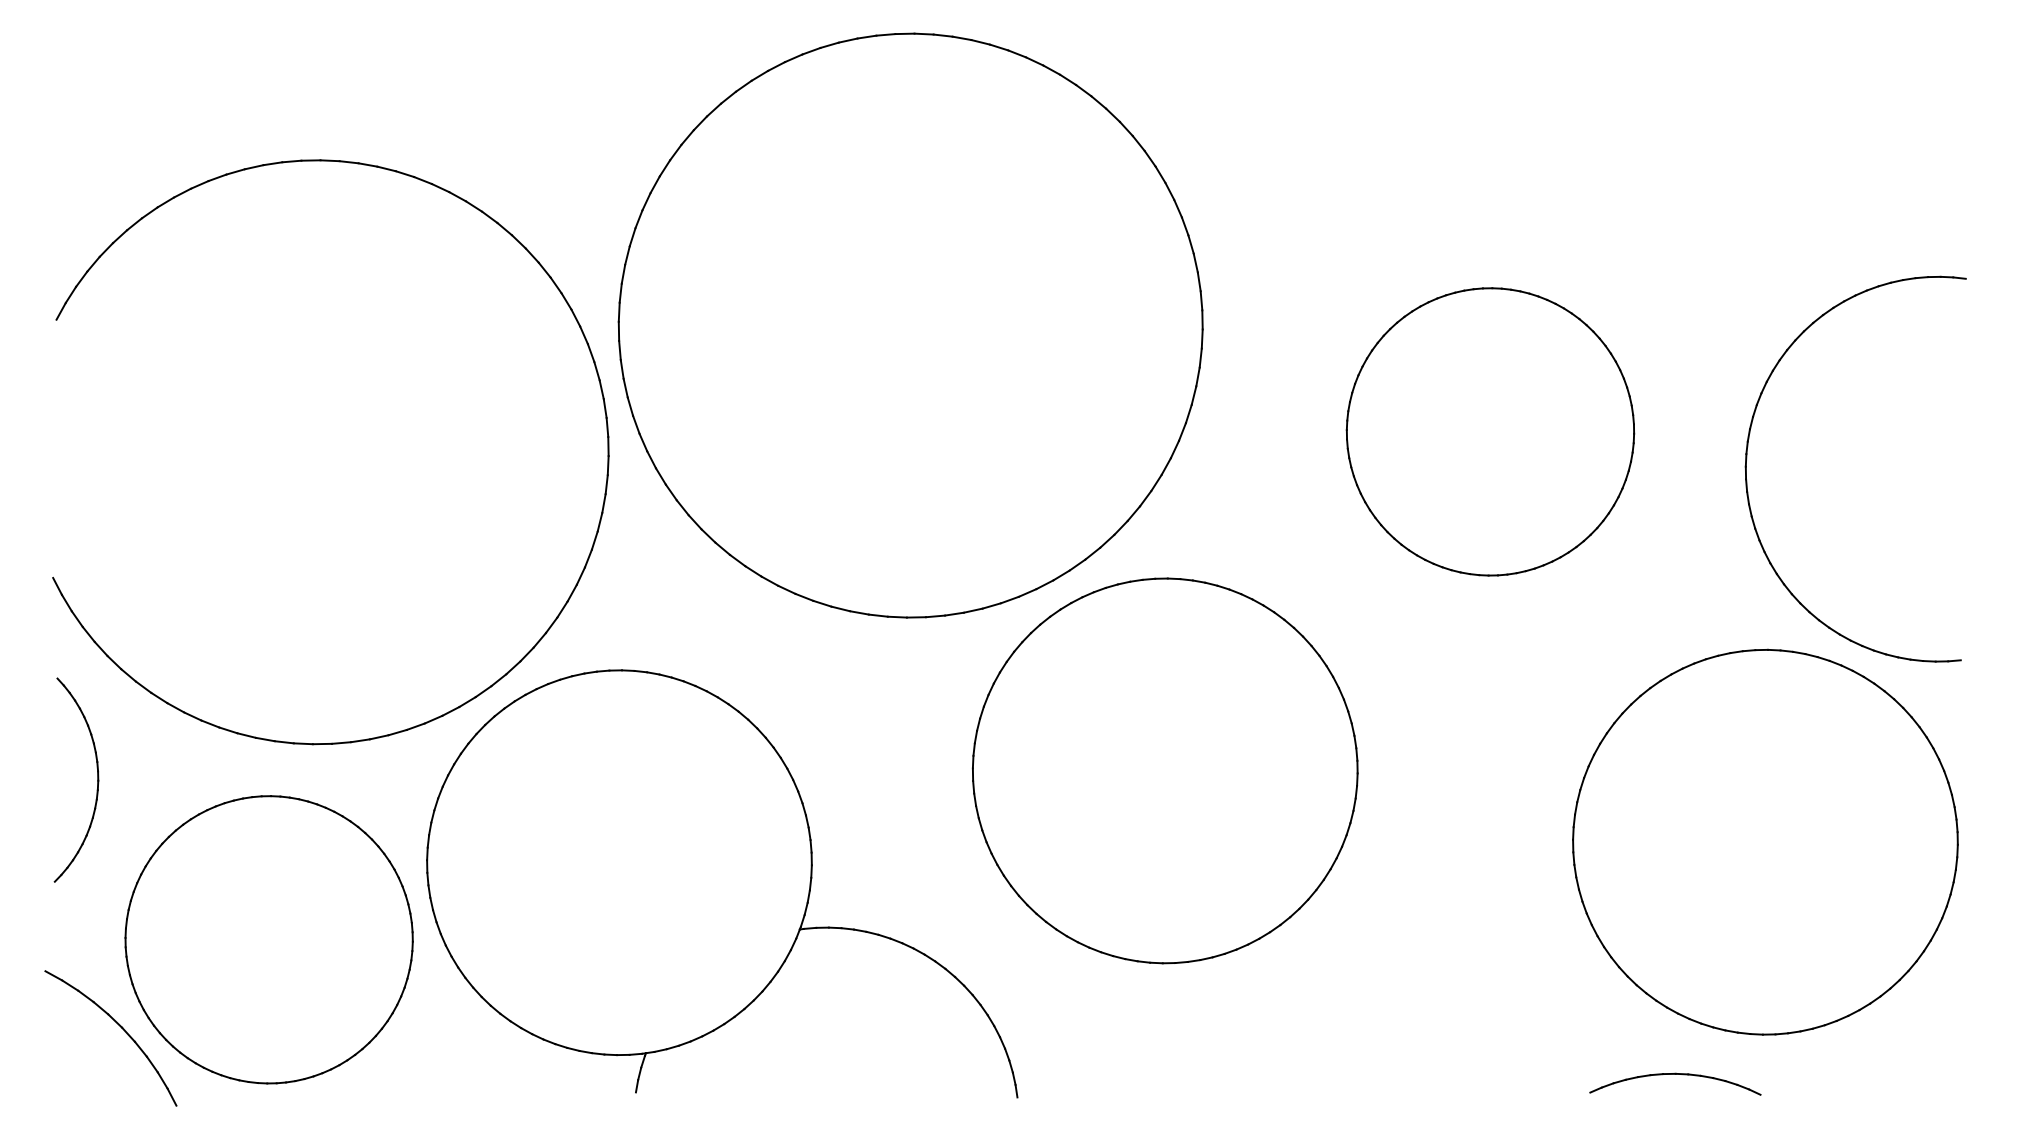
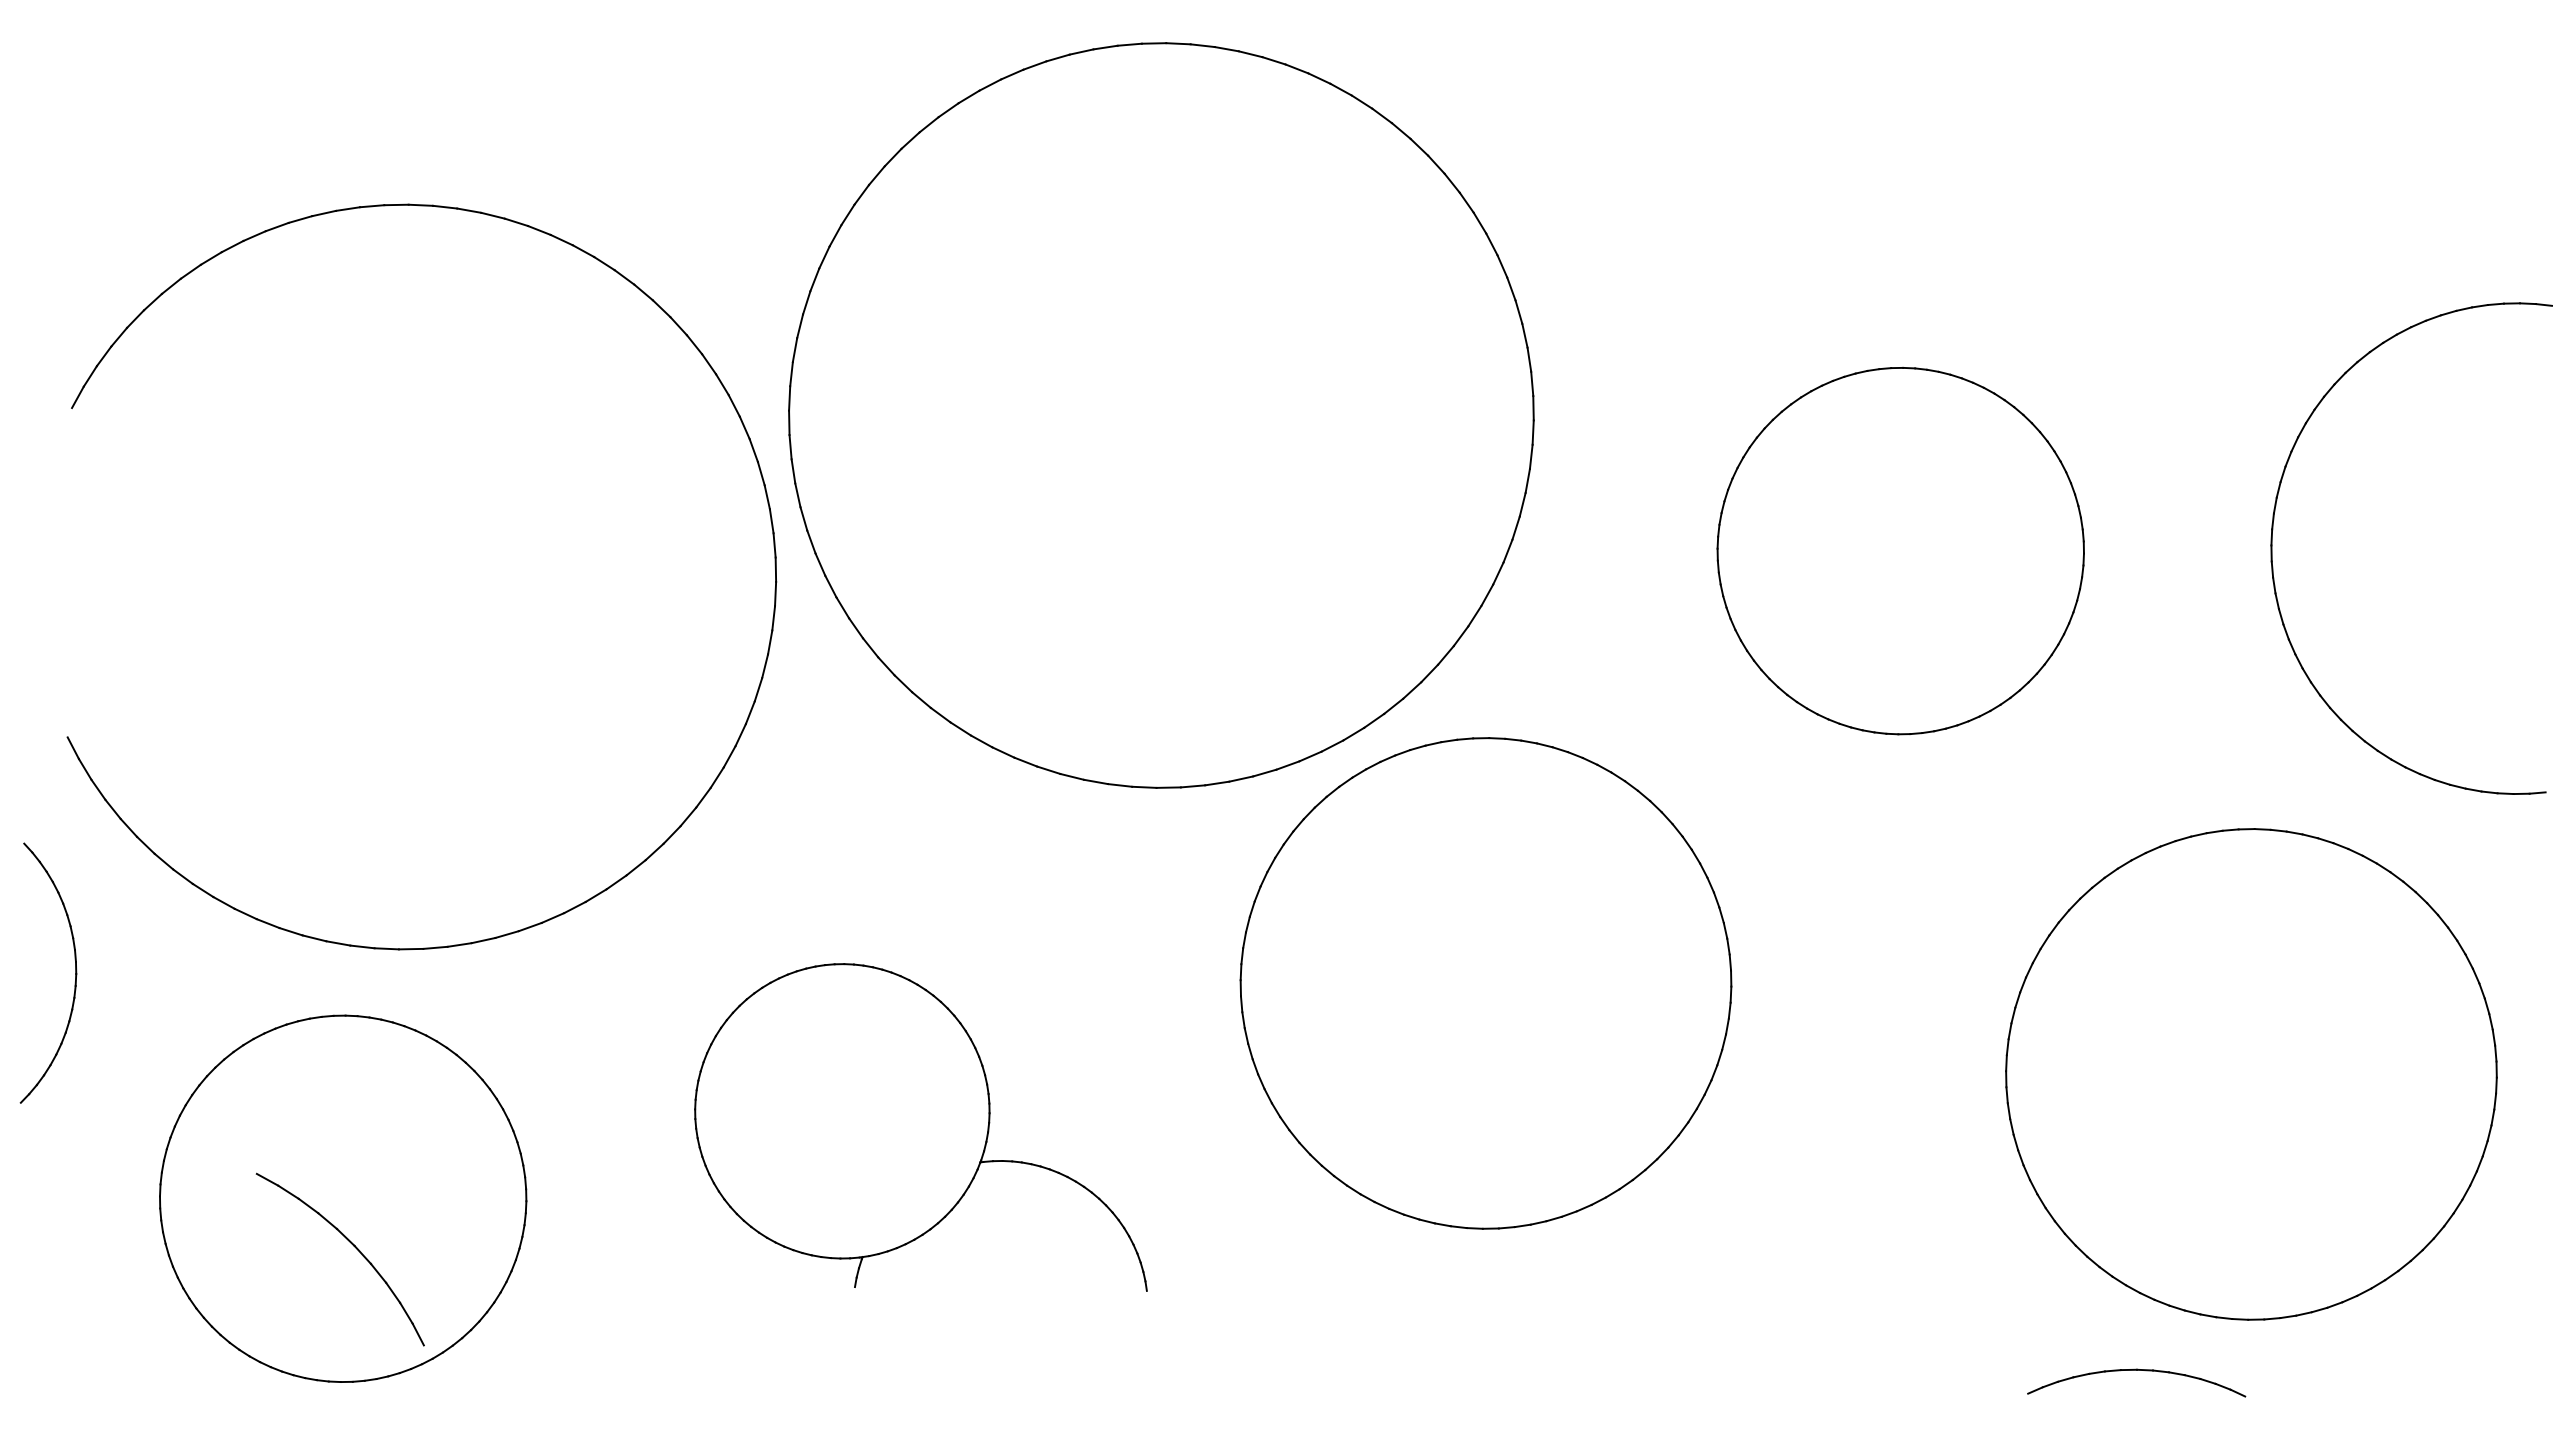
part: (1746, 469) -> (2272, 548), moved
part: (97, 779) -> (75, 972), moved
part: (721, 883) -> (920, 1127), size x0.6
part: (120, 1027) -> (352, 1245), moved

